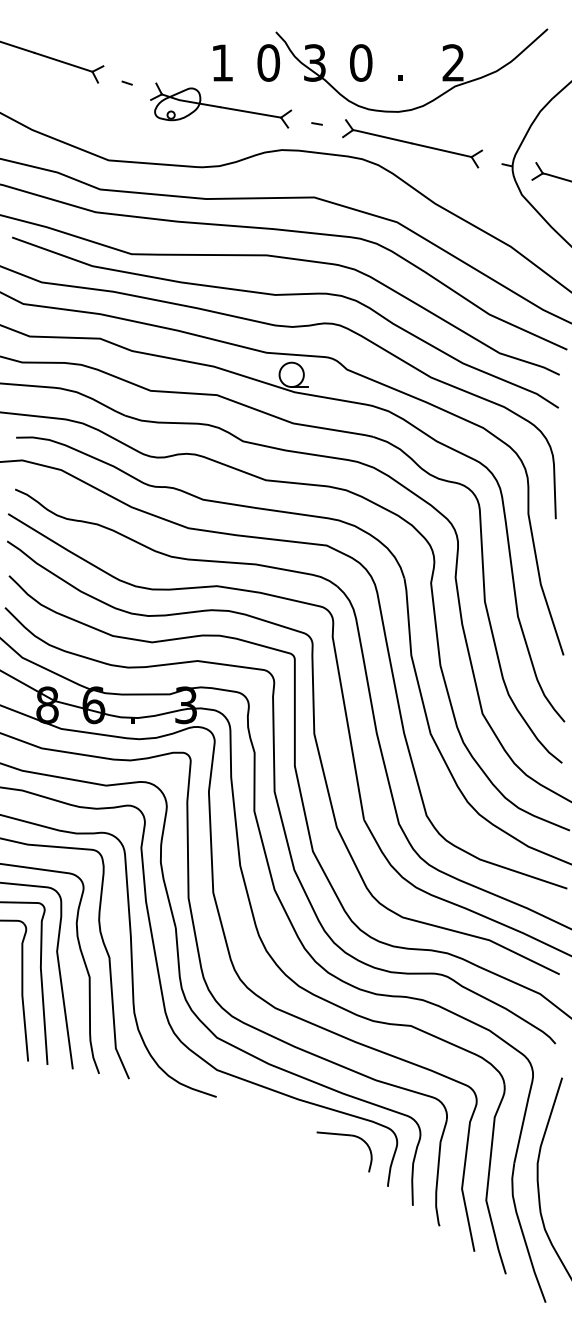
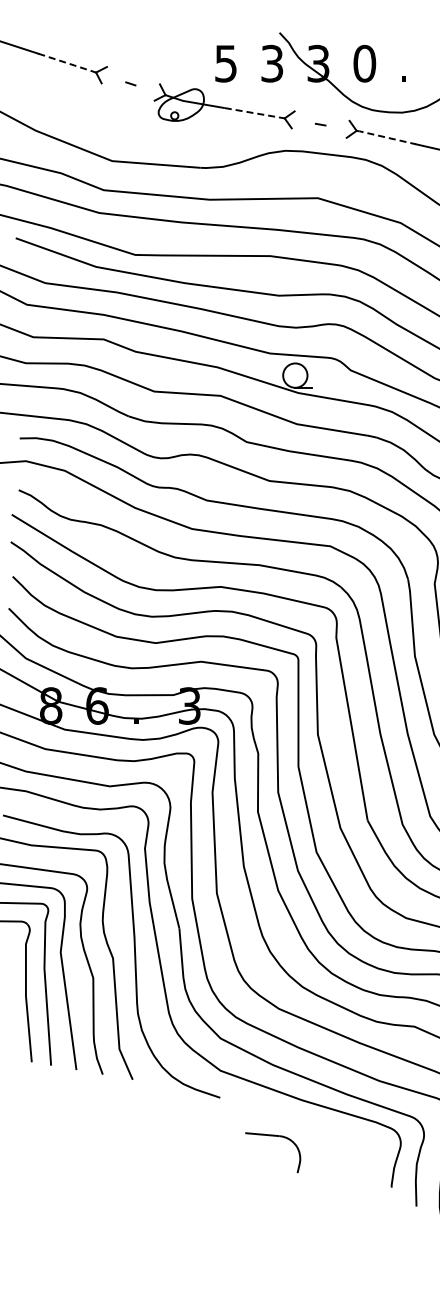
line: (64, 62) -> (68, 63), solid -> dashed
text: (221, 62) -> (225, 63), 1 -> 5
text: (268, 62) -> (272, 63), 0 -> 3
line: (251, 112) -> (255, 113), solid -> dashed
line: (382, 136) -> (386, 137), solid -> dashed
part: (348, 1136) -> (277, 1137), moved

